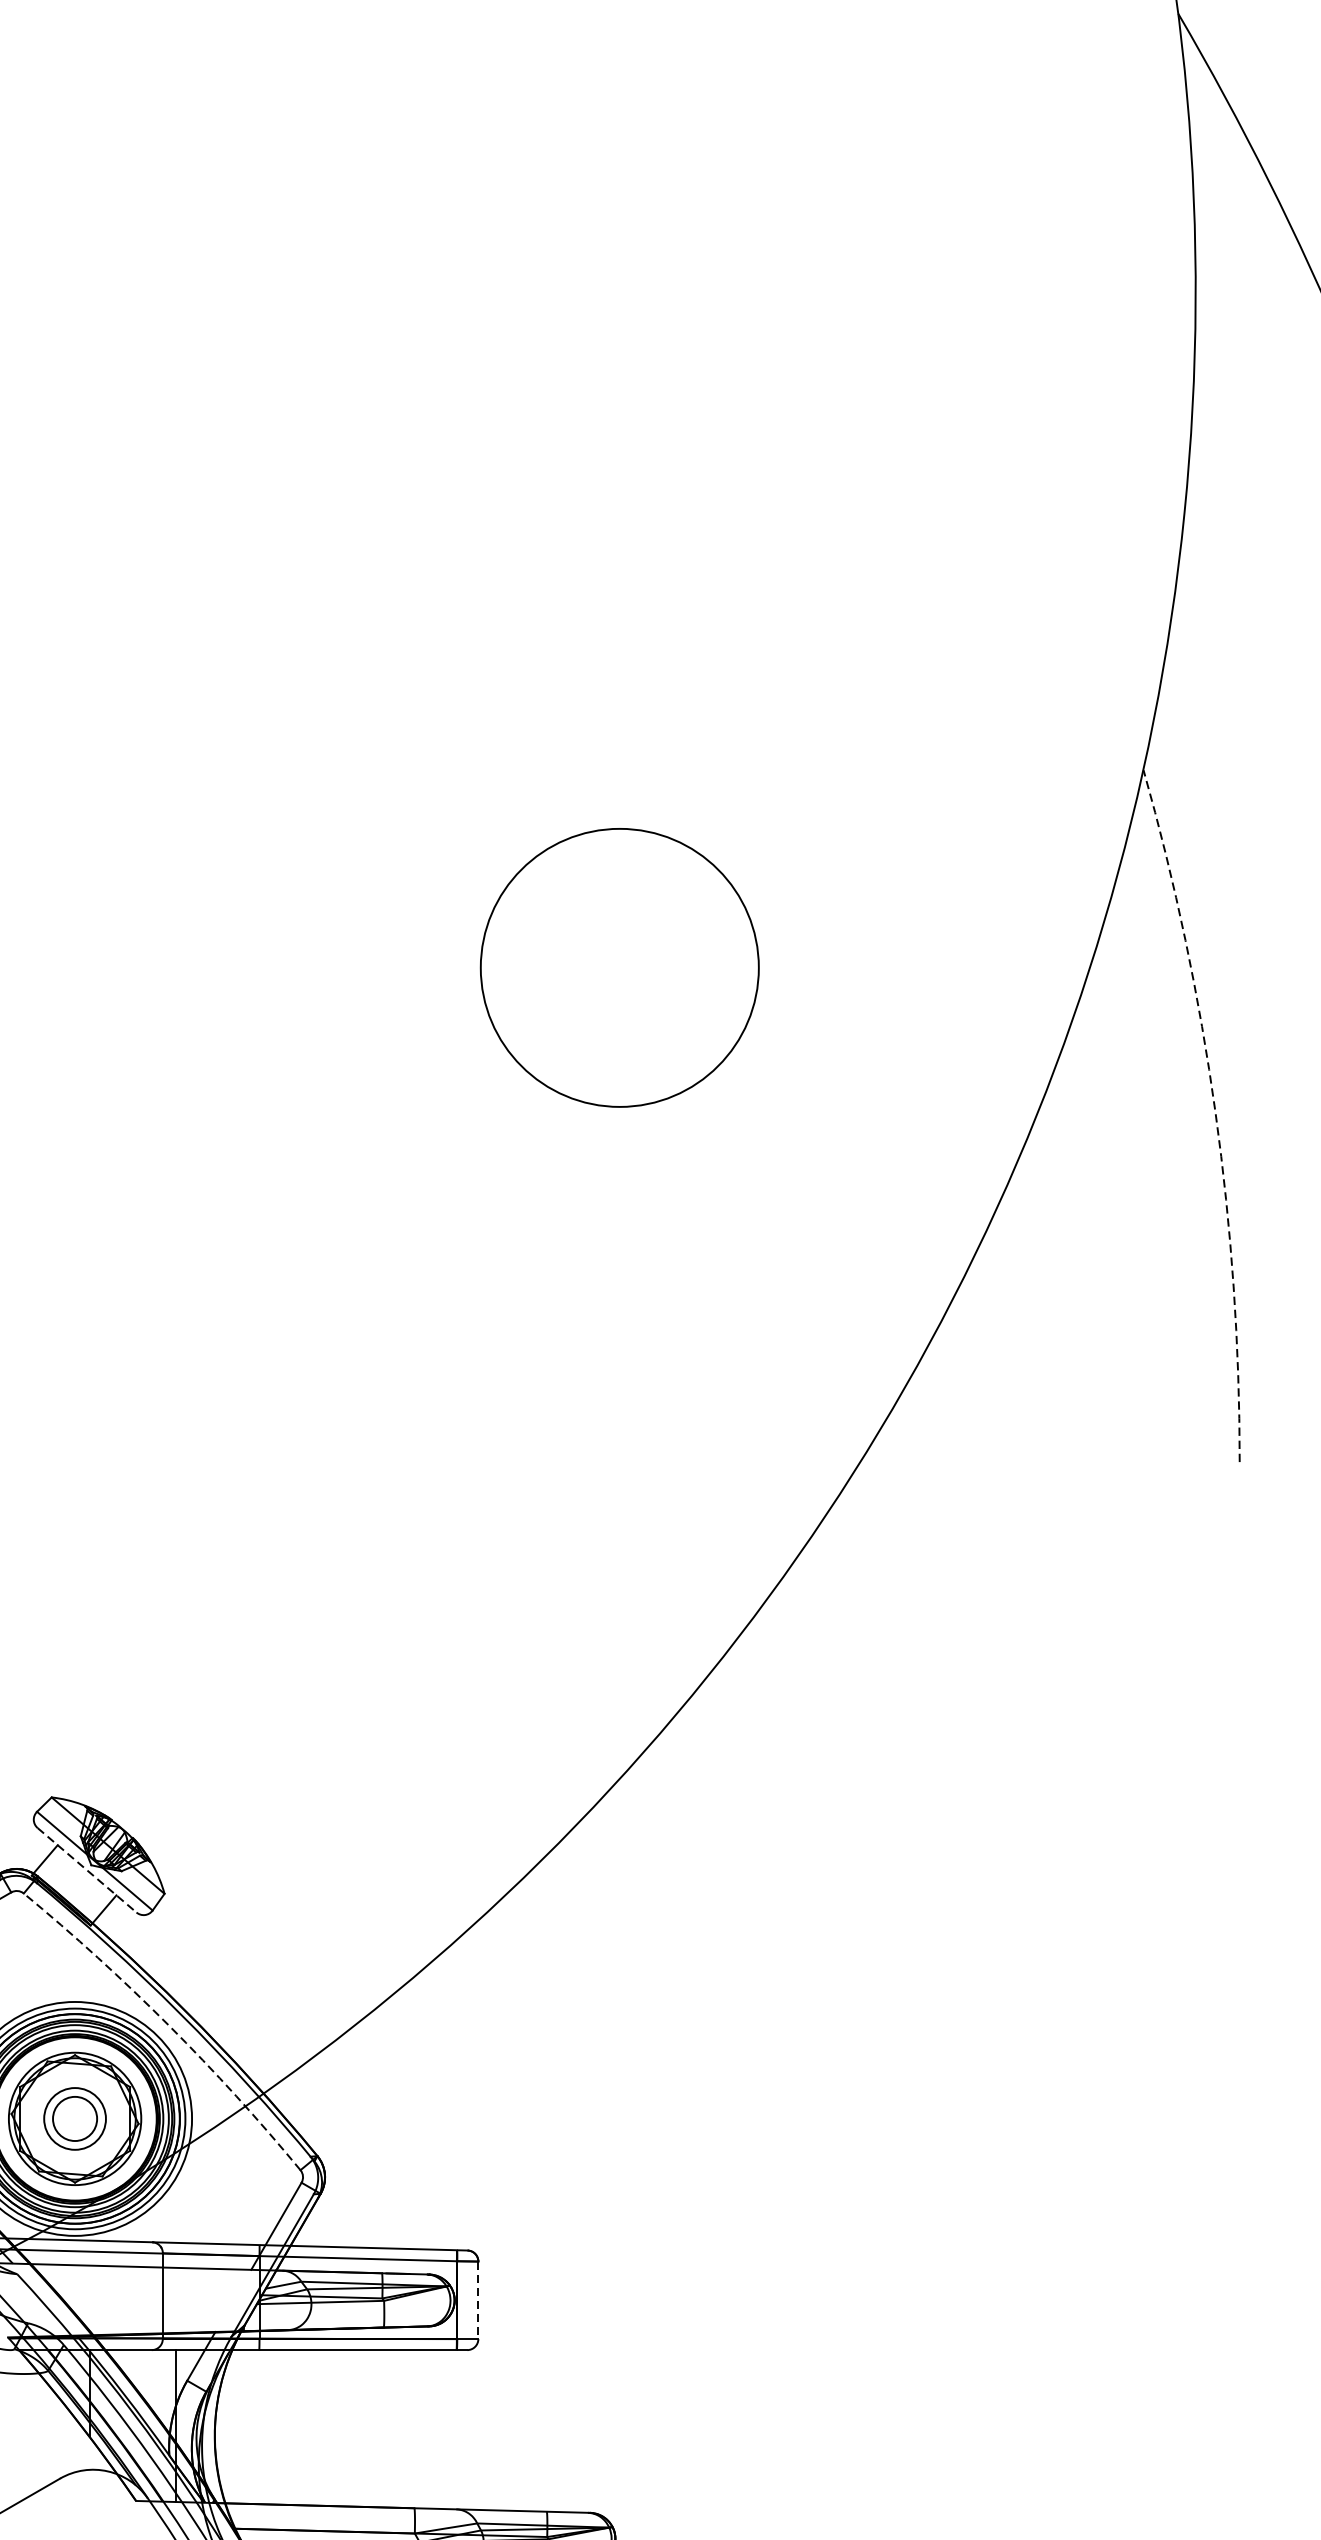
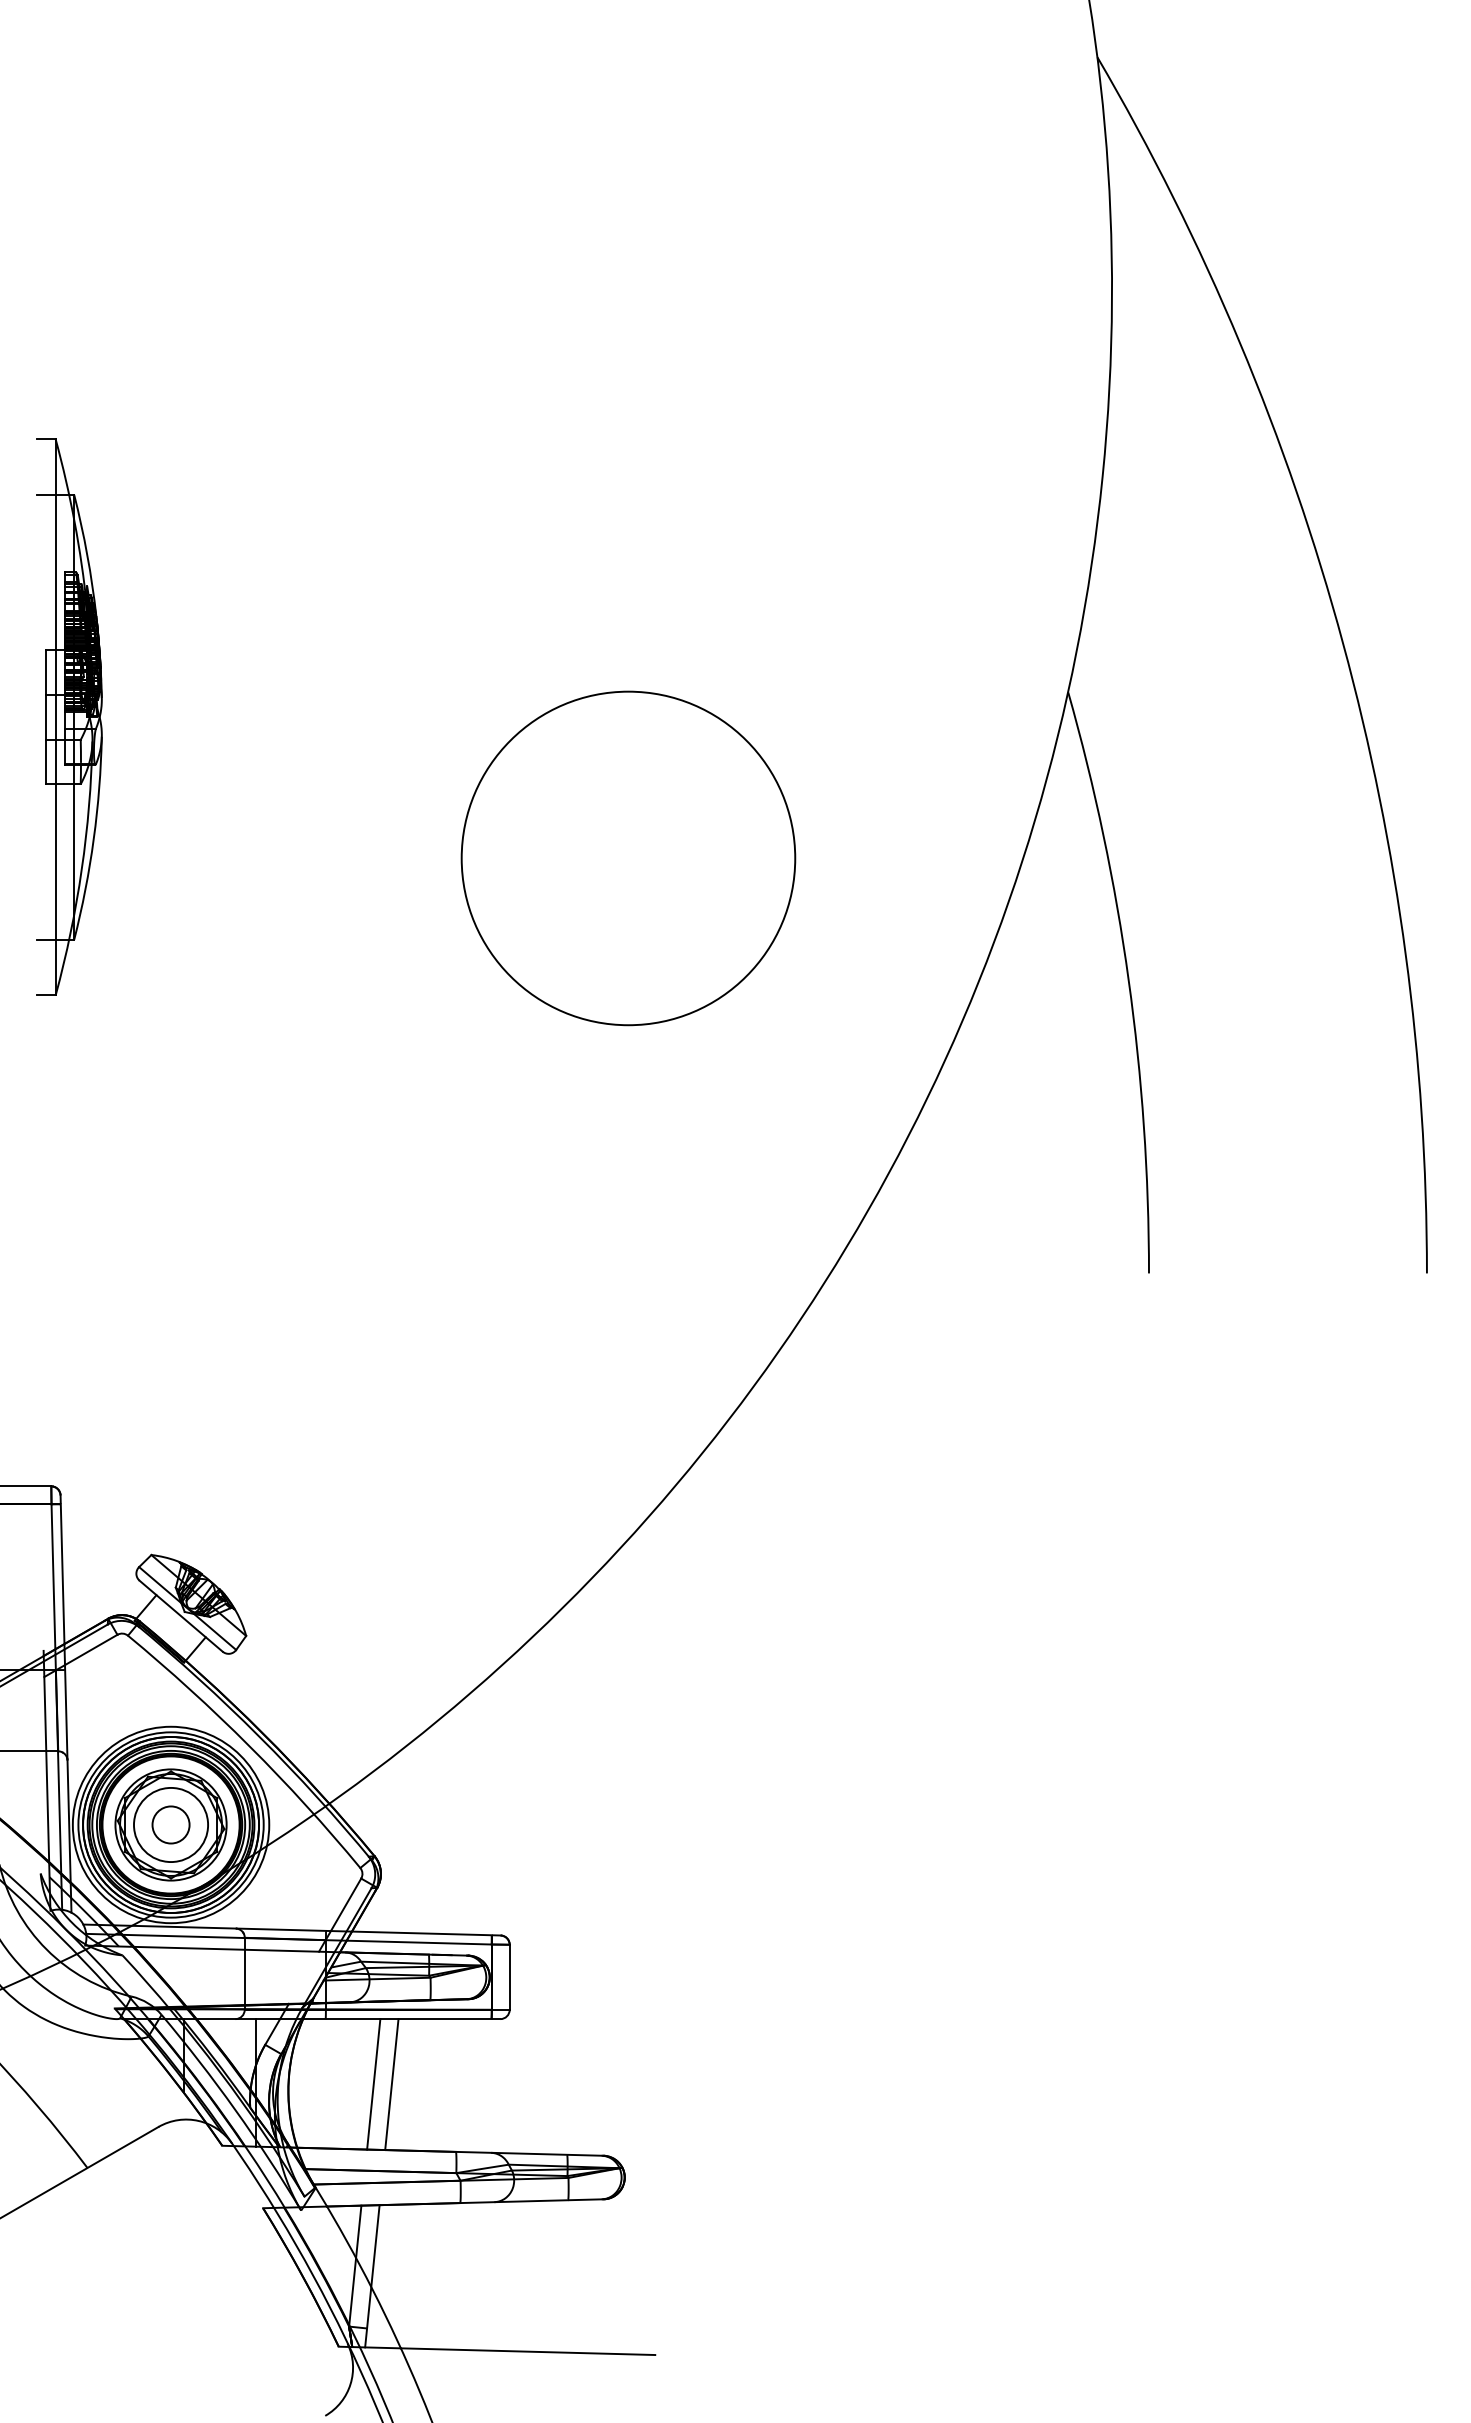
circle: (619, 967) -> (628, 858), size x1.43
arc: (1215, 1113) -> (1128, 980), dashed -> solid
line: (87, 1870) -> (181, 1616), dashed -> solid
arc: (168, 2025) -> (249, 1746), dashed -> solid
circle: (74, 2118) -> (170, 1824), size x1.43
line: (478, 2300) -> (509, 1977), dashed -> solid
line: (316, 2427) -> (373, 2084), added
line: (337, 2427) -> (391, 2084), added

